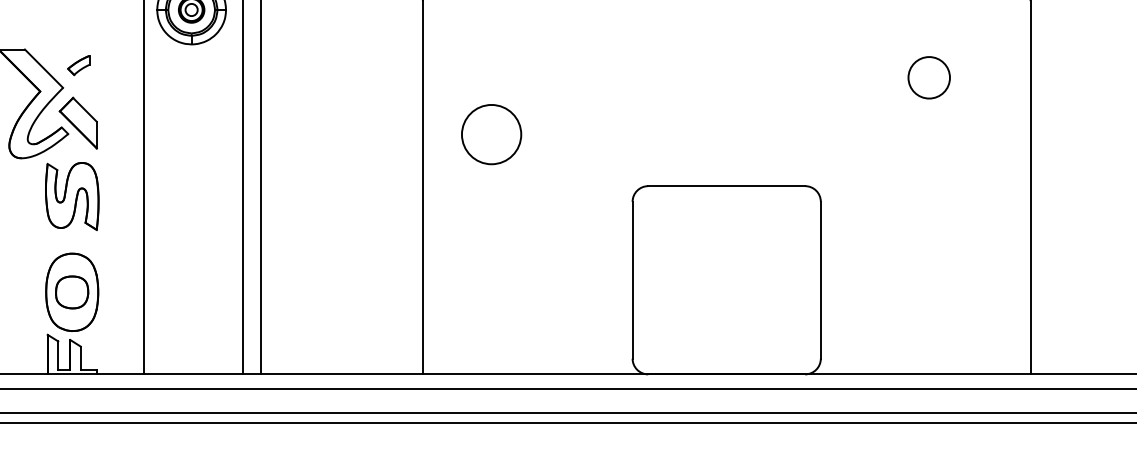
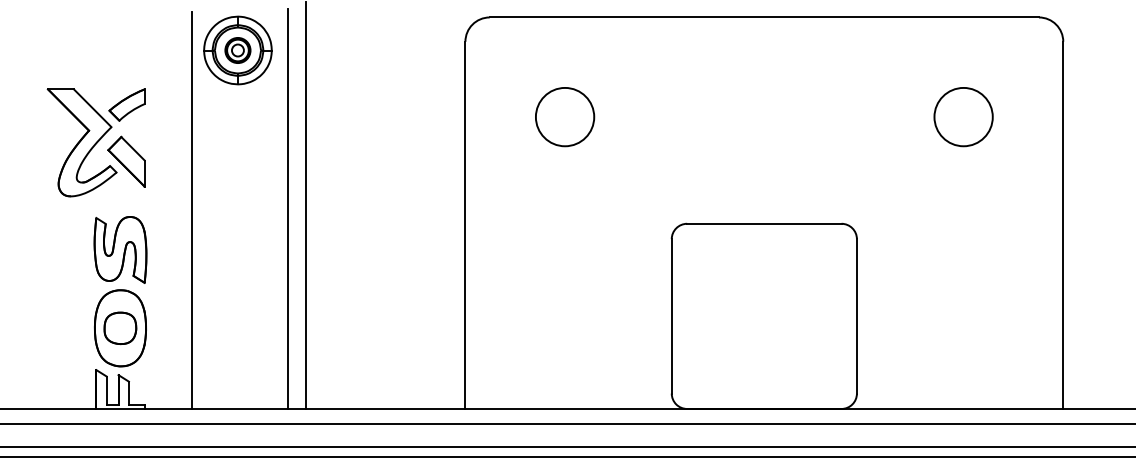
part: (78, 64) -> (126, 104), size x1.67
circle: (929, 78) -> (963, 117), size x1.43
circle: (492, 135) -> (565, 117), moved
part: (72, 196) -> (120, 249), moved

